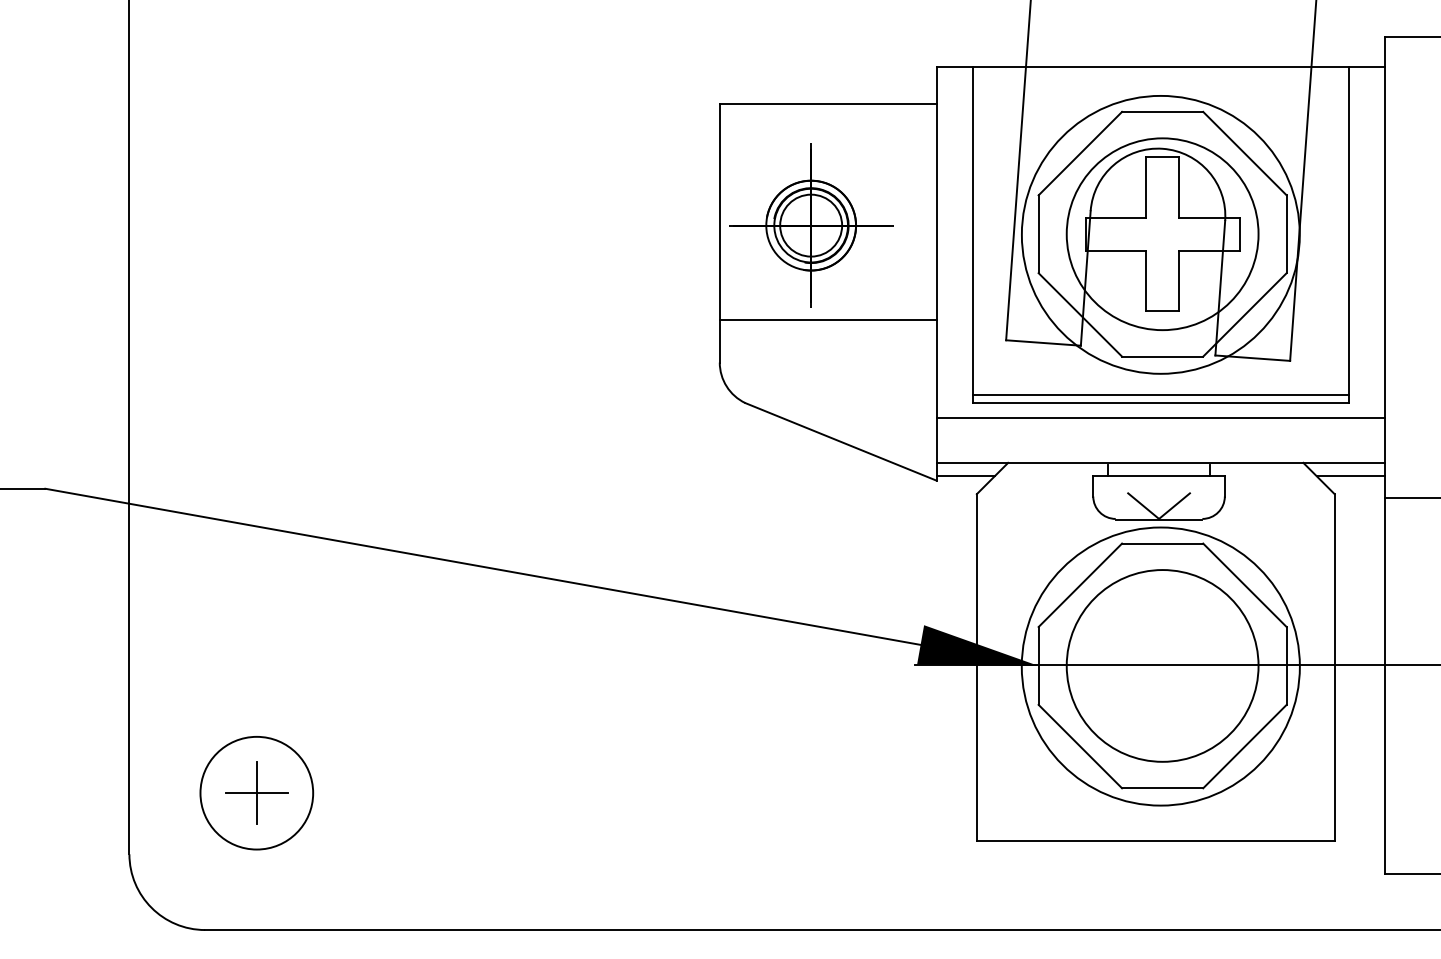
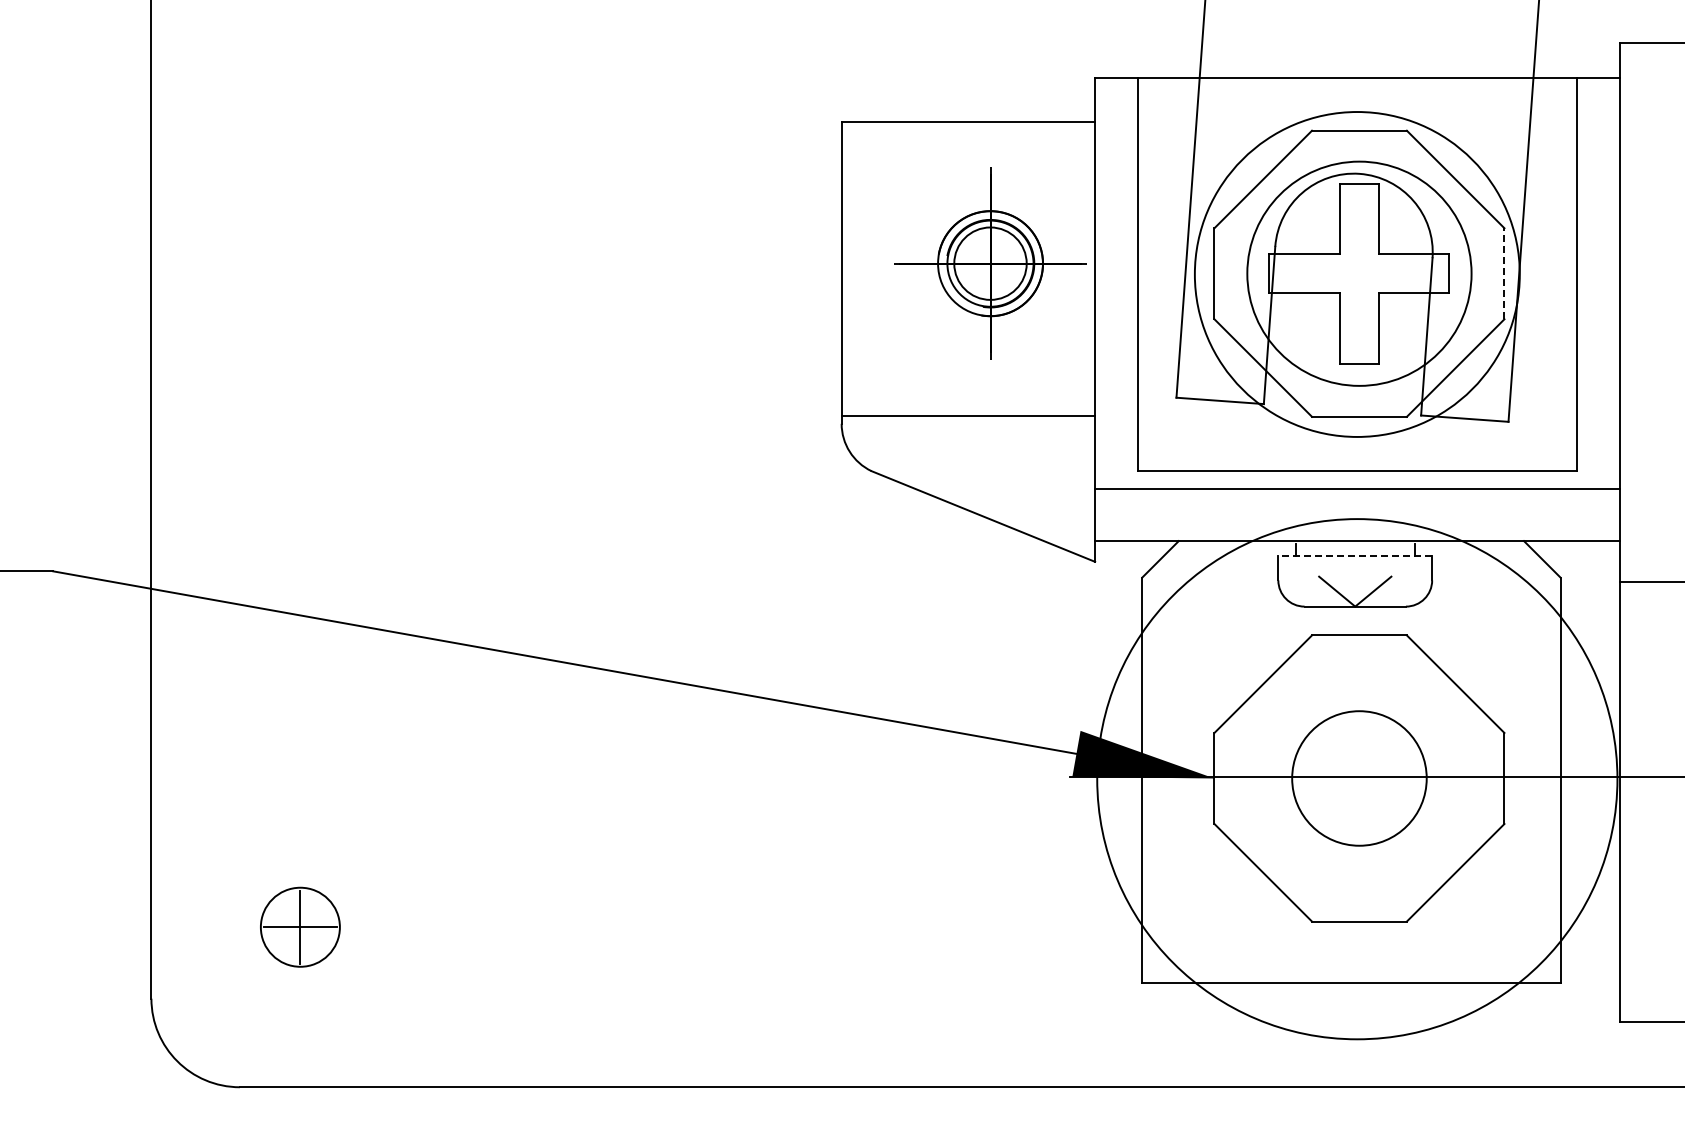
part: (811, 225) -> (990, 263), moved
line: (1286, 234) -> (1504, 273), solid -> dashed
line: (828, 320) -> (968, 416), moved
line: (1160, 395) -> (1357, 462), removed
line: (1159, 475) -> (1355, 555), solid -> dashed
line: (965, 476) -> (1129, 556), removed
line: (1350, 476) -> (1579, 556), removed
circle: (1160, 665) -> (1356, 778), size x1.6
circle: (1162, 665) -> (1359, 778), size x0.6
circle: (256, 793) -> (300, 927), size x0.6

